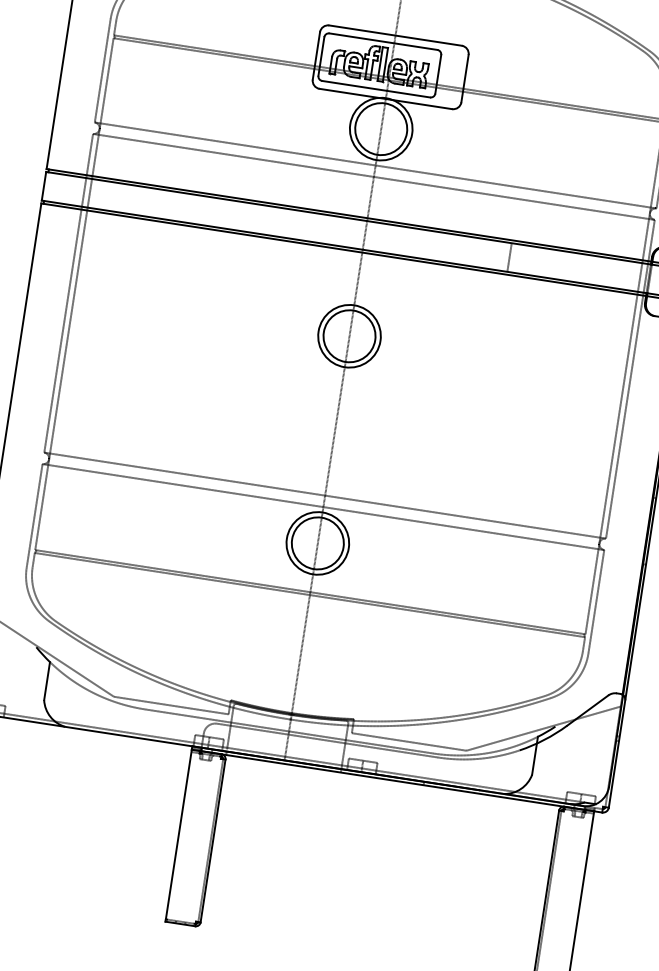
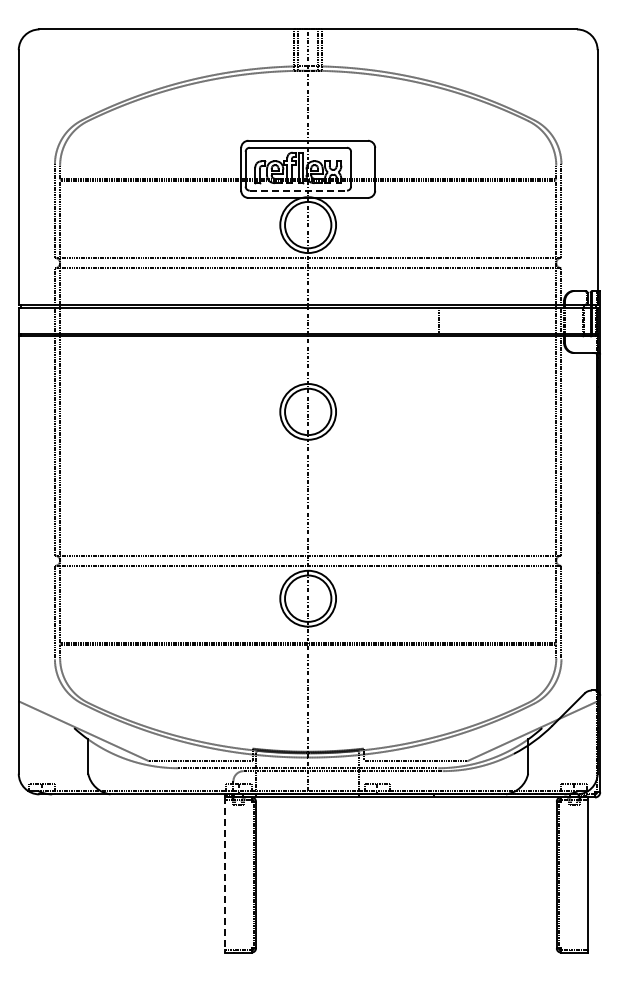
line: (376, 89) -> (298, 190), solid -> dashed
line: (178, 836) -> (224, 875), solid -> dashed

